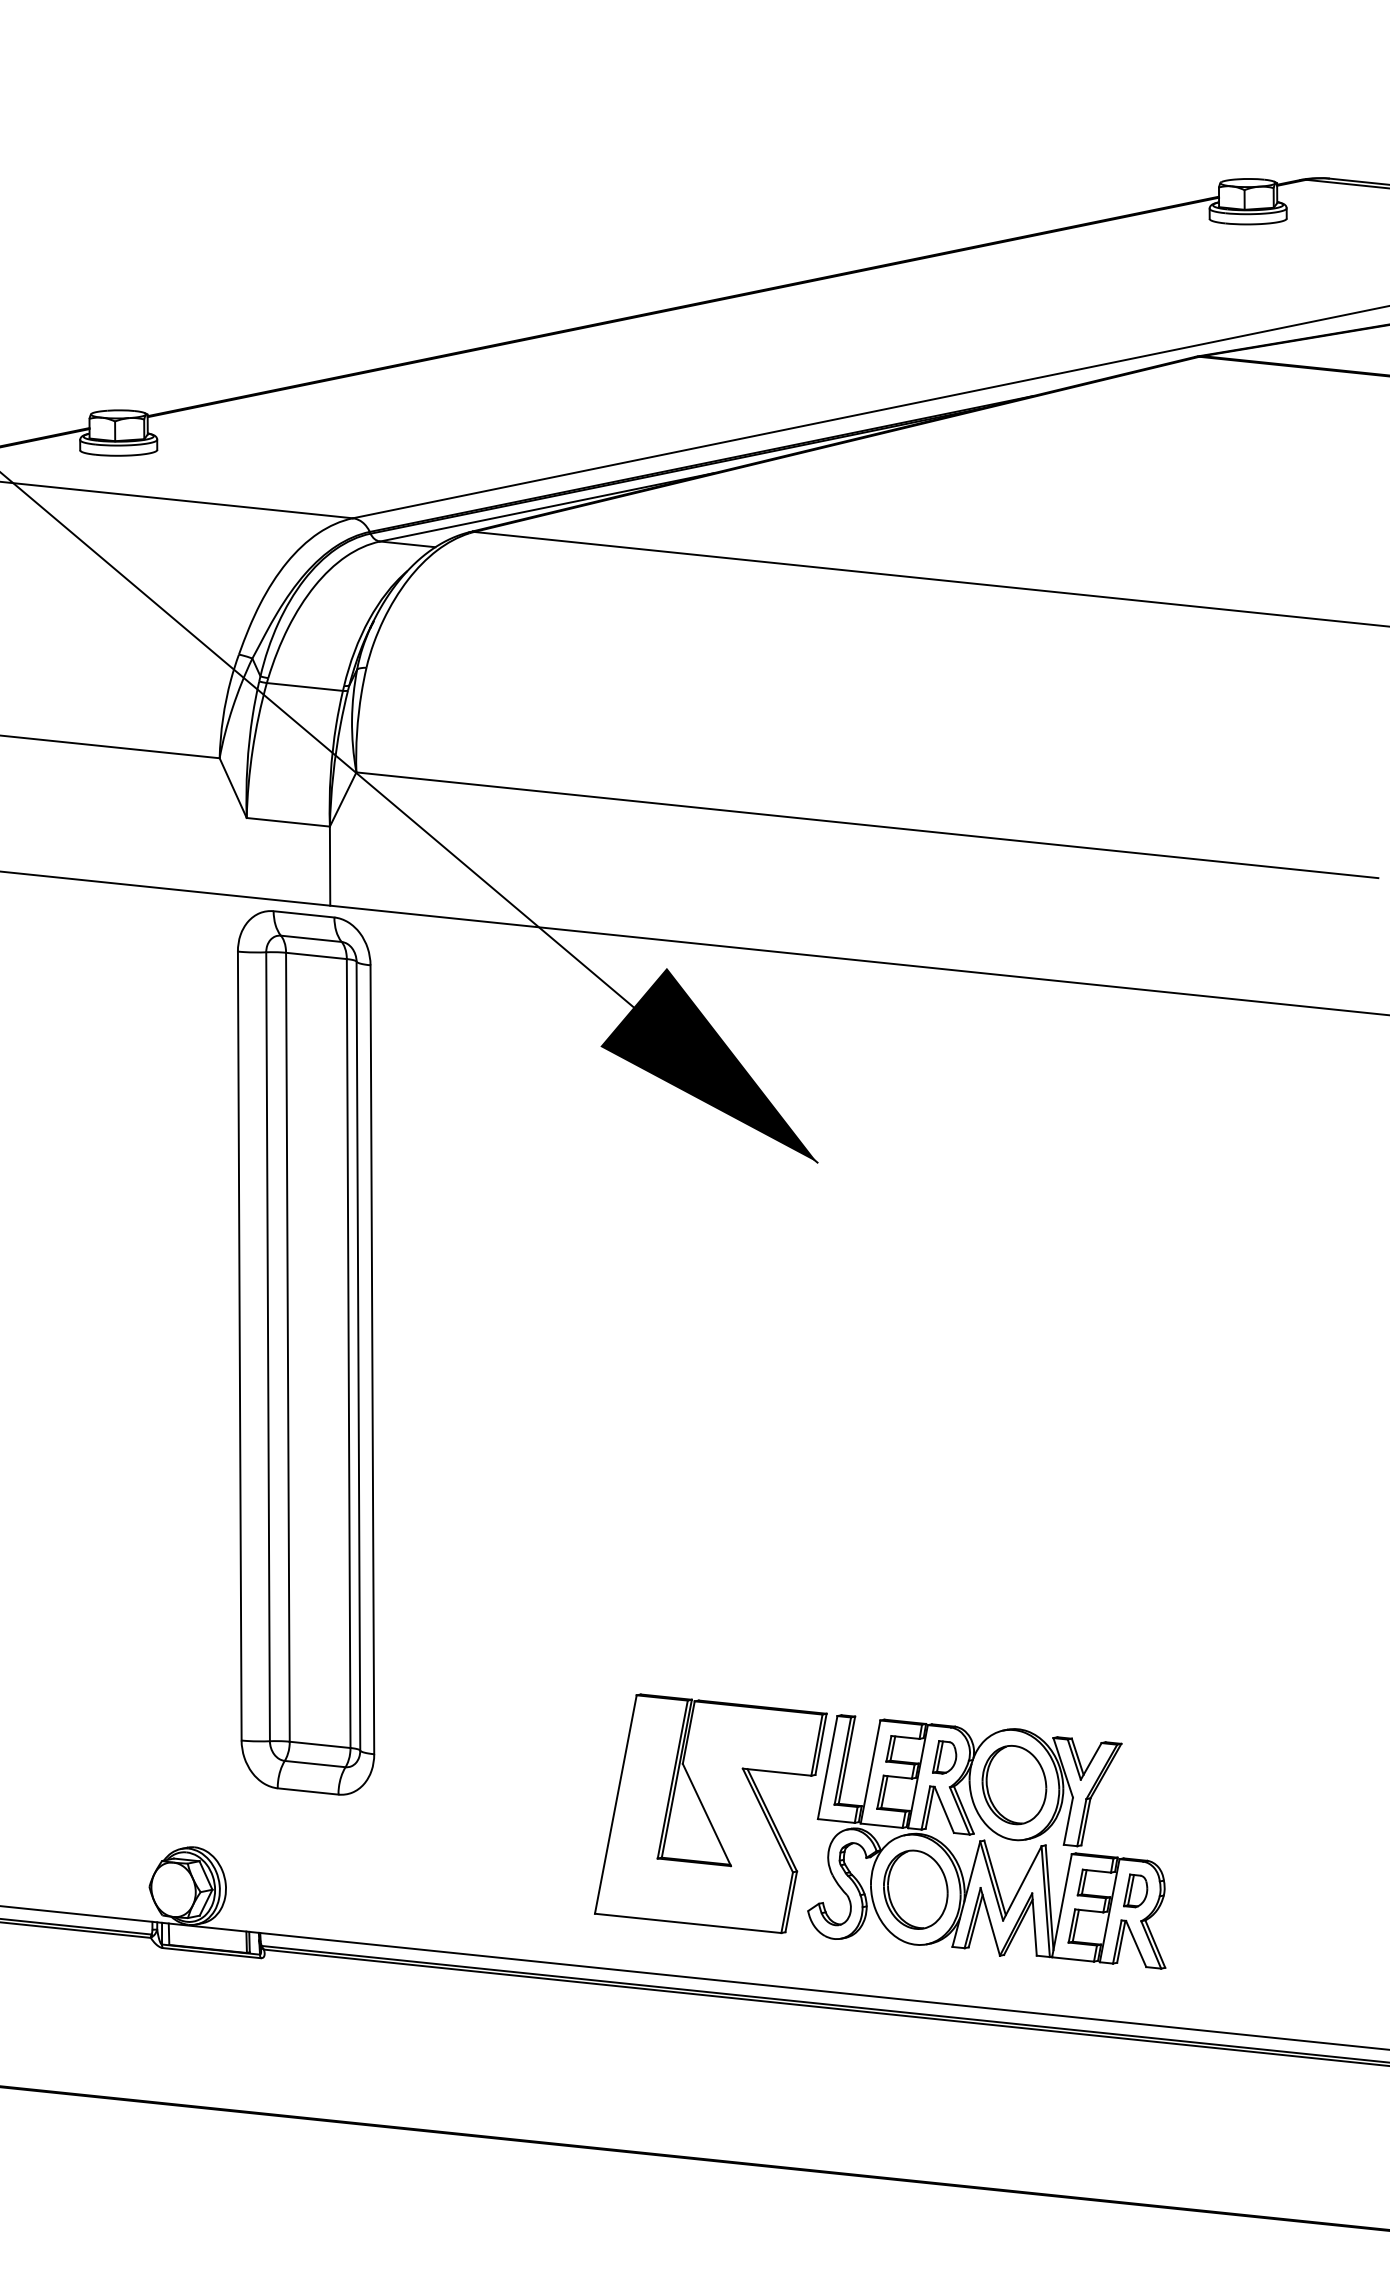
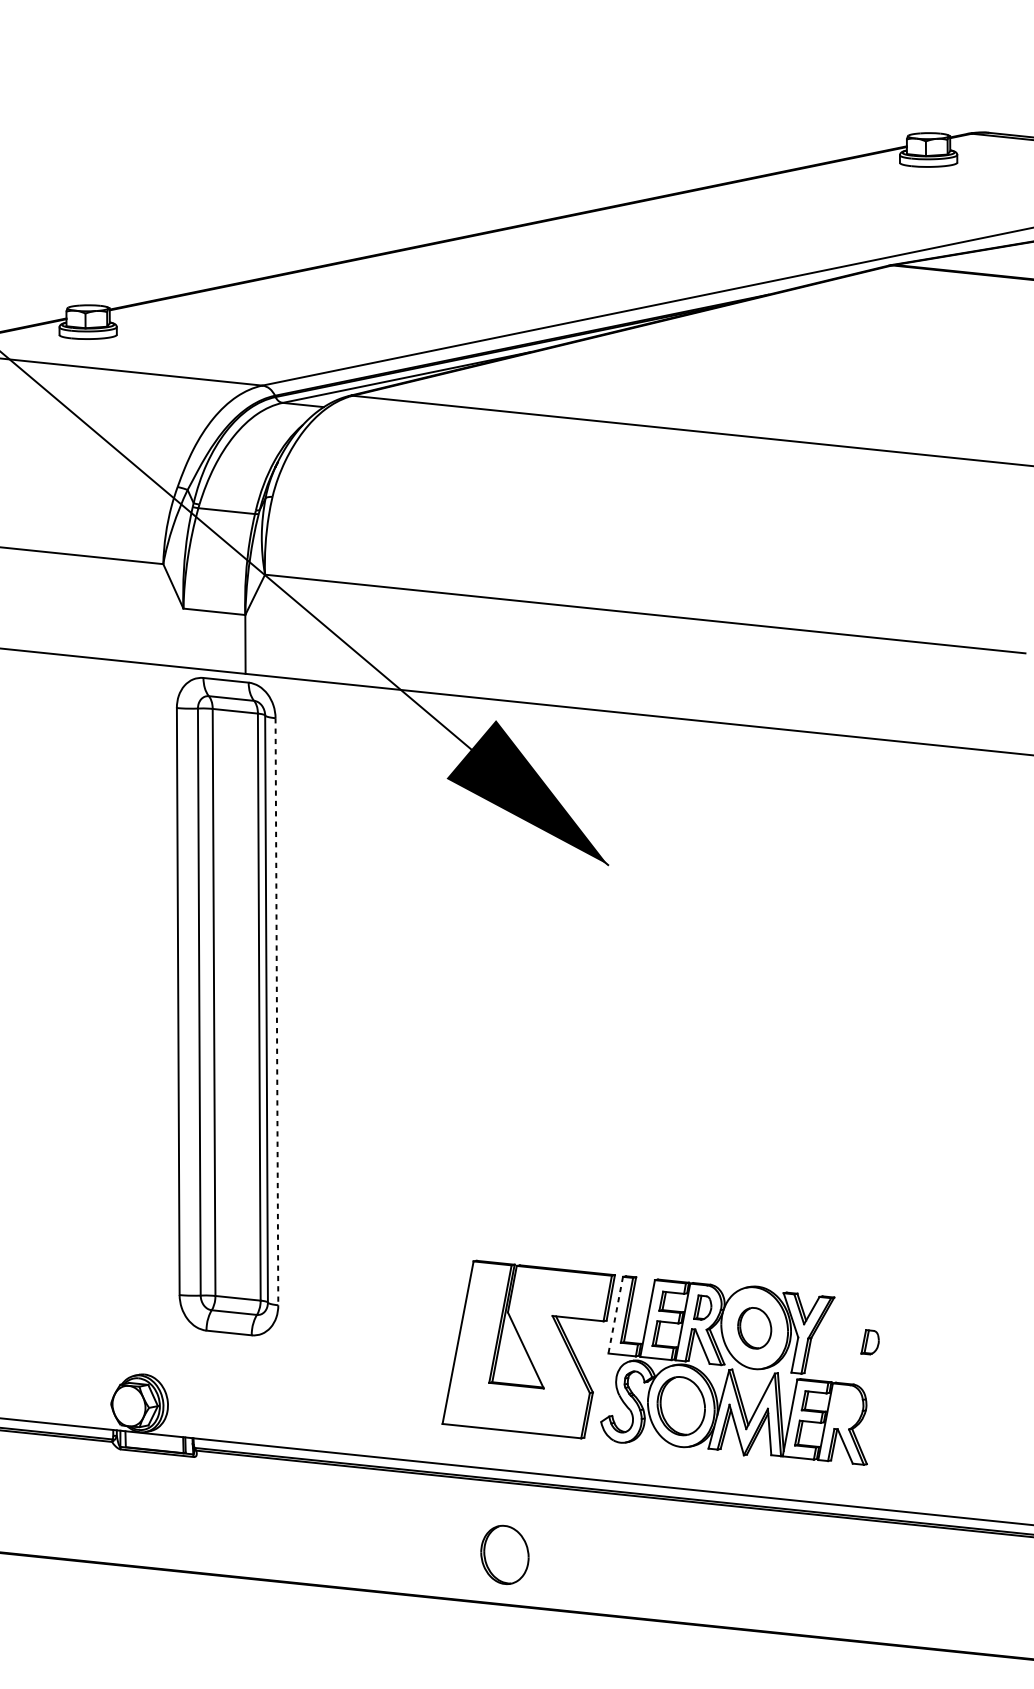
line: (372, 1360) -> (277, 1012), solid -> dashed
line: (827, 1768) -> (615, 1315), solid -> dashed
part: (1014, 1785) -> (754, 1328), size x0.7
part: (1135, 1890) -> (870, 1341), moved
part: (678, 2089) -> (504, 1554), added

